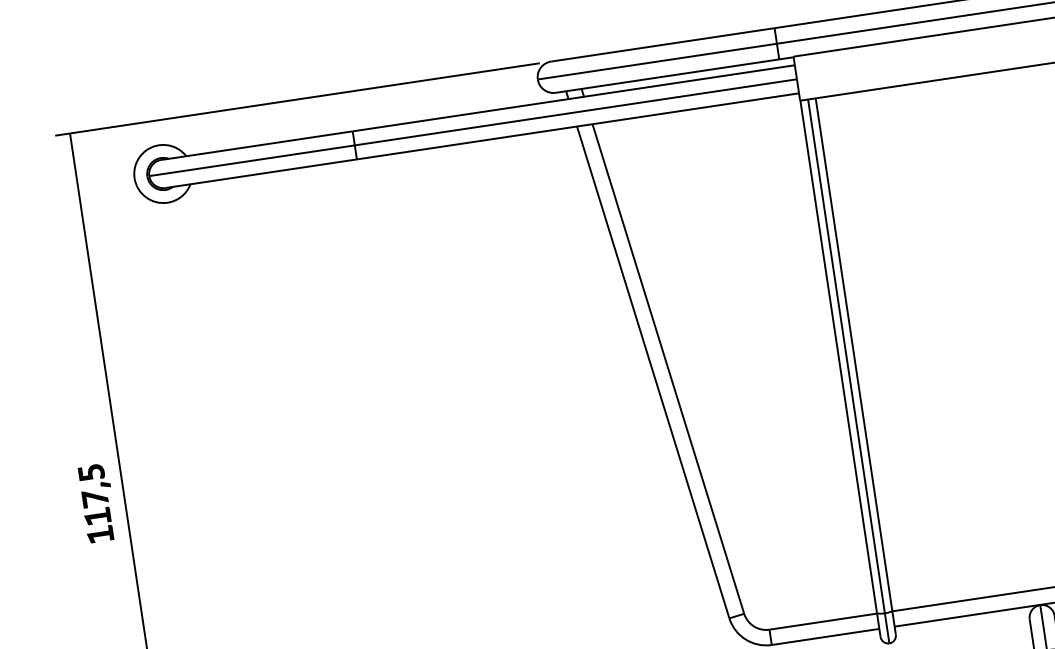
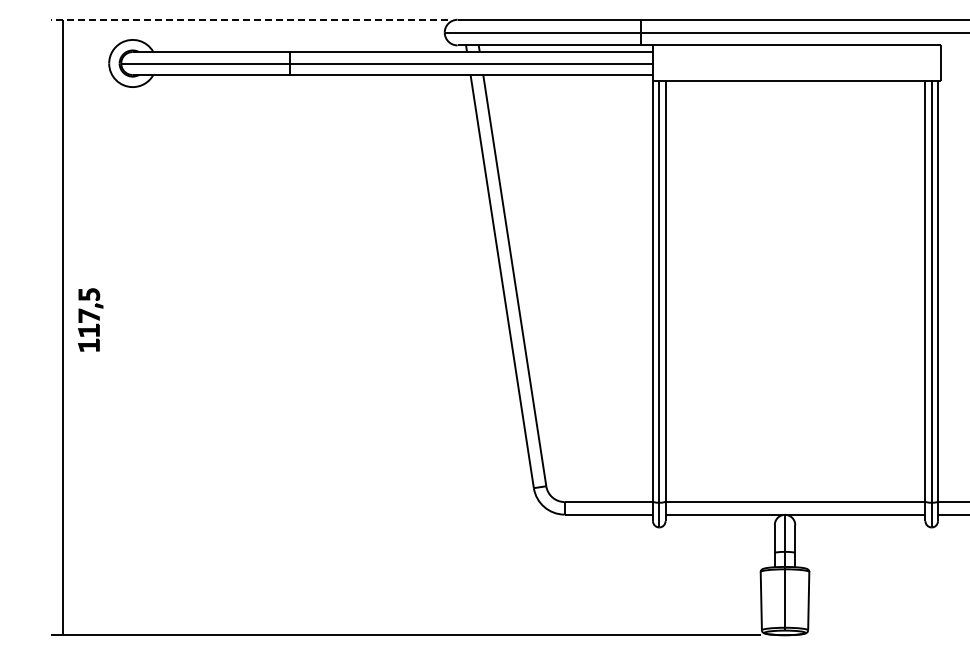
line: (297, 99) -> (249, 19), solid -> dashed
part: (97, 502) -> (90, 319), moved

